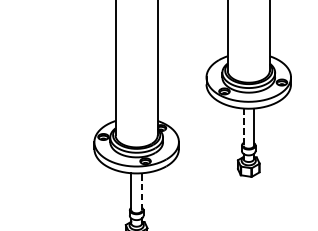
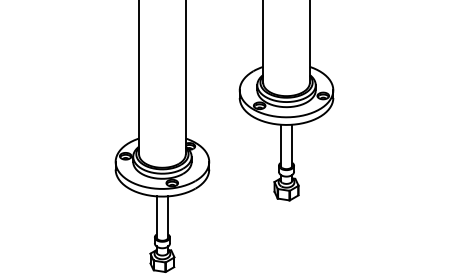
line: (243, 127) -> (280, 145), dashed -> solid
line: (142, 191) -> (168, 216), dashed -> solid

